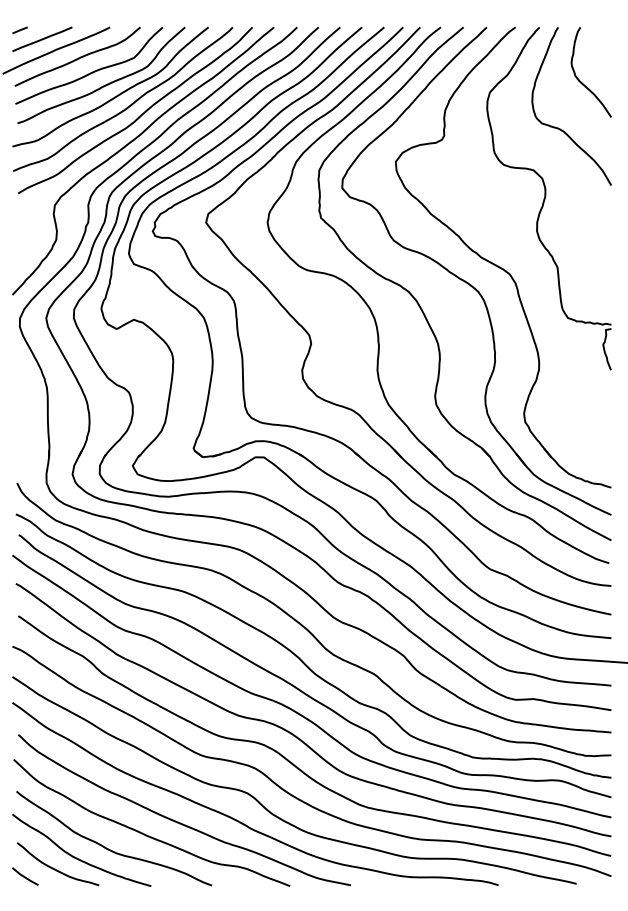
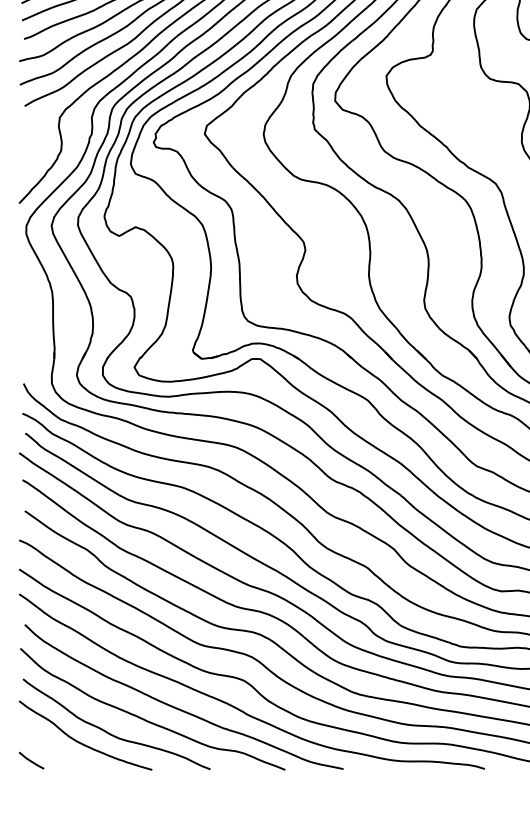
curve: (55, 868) -> (60, 752), removed

